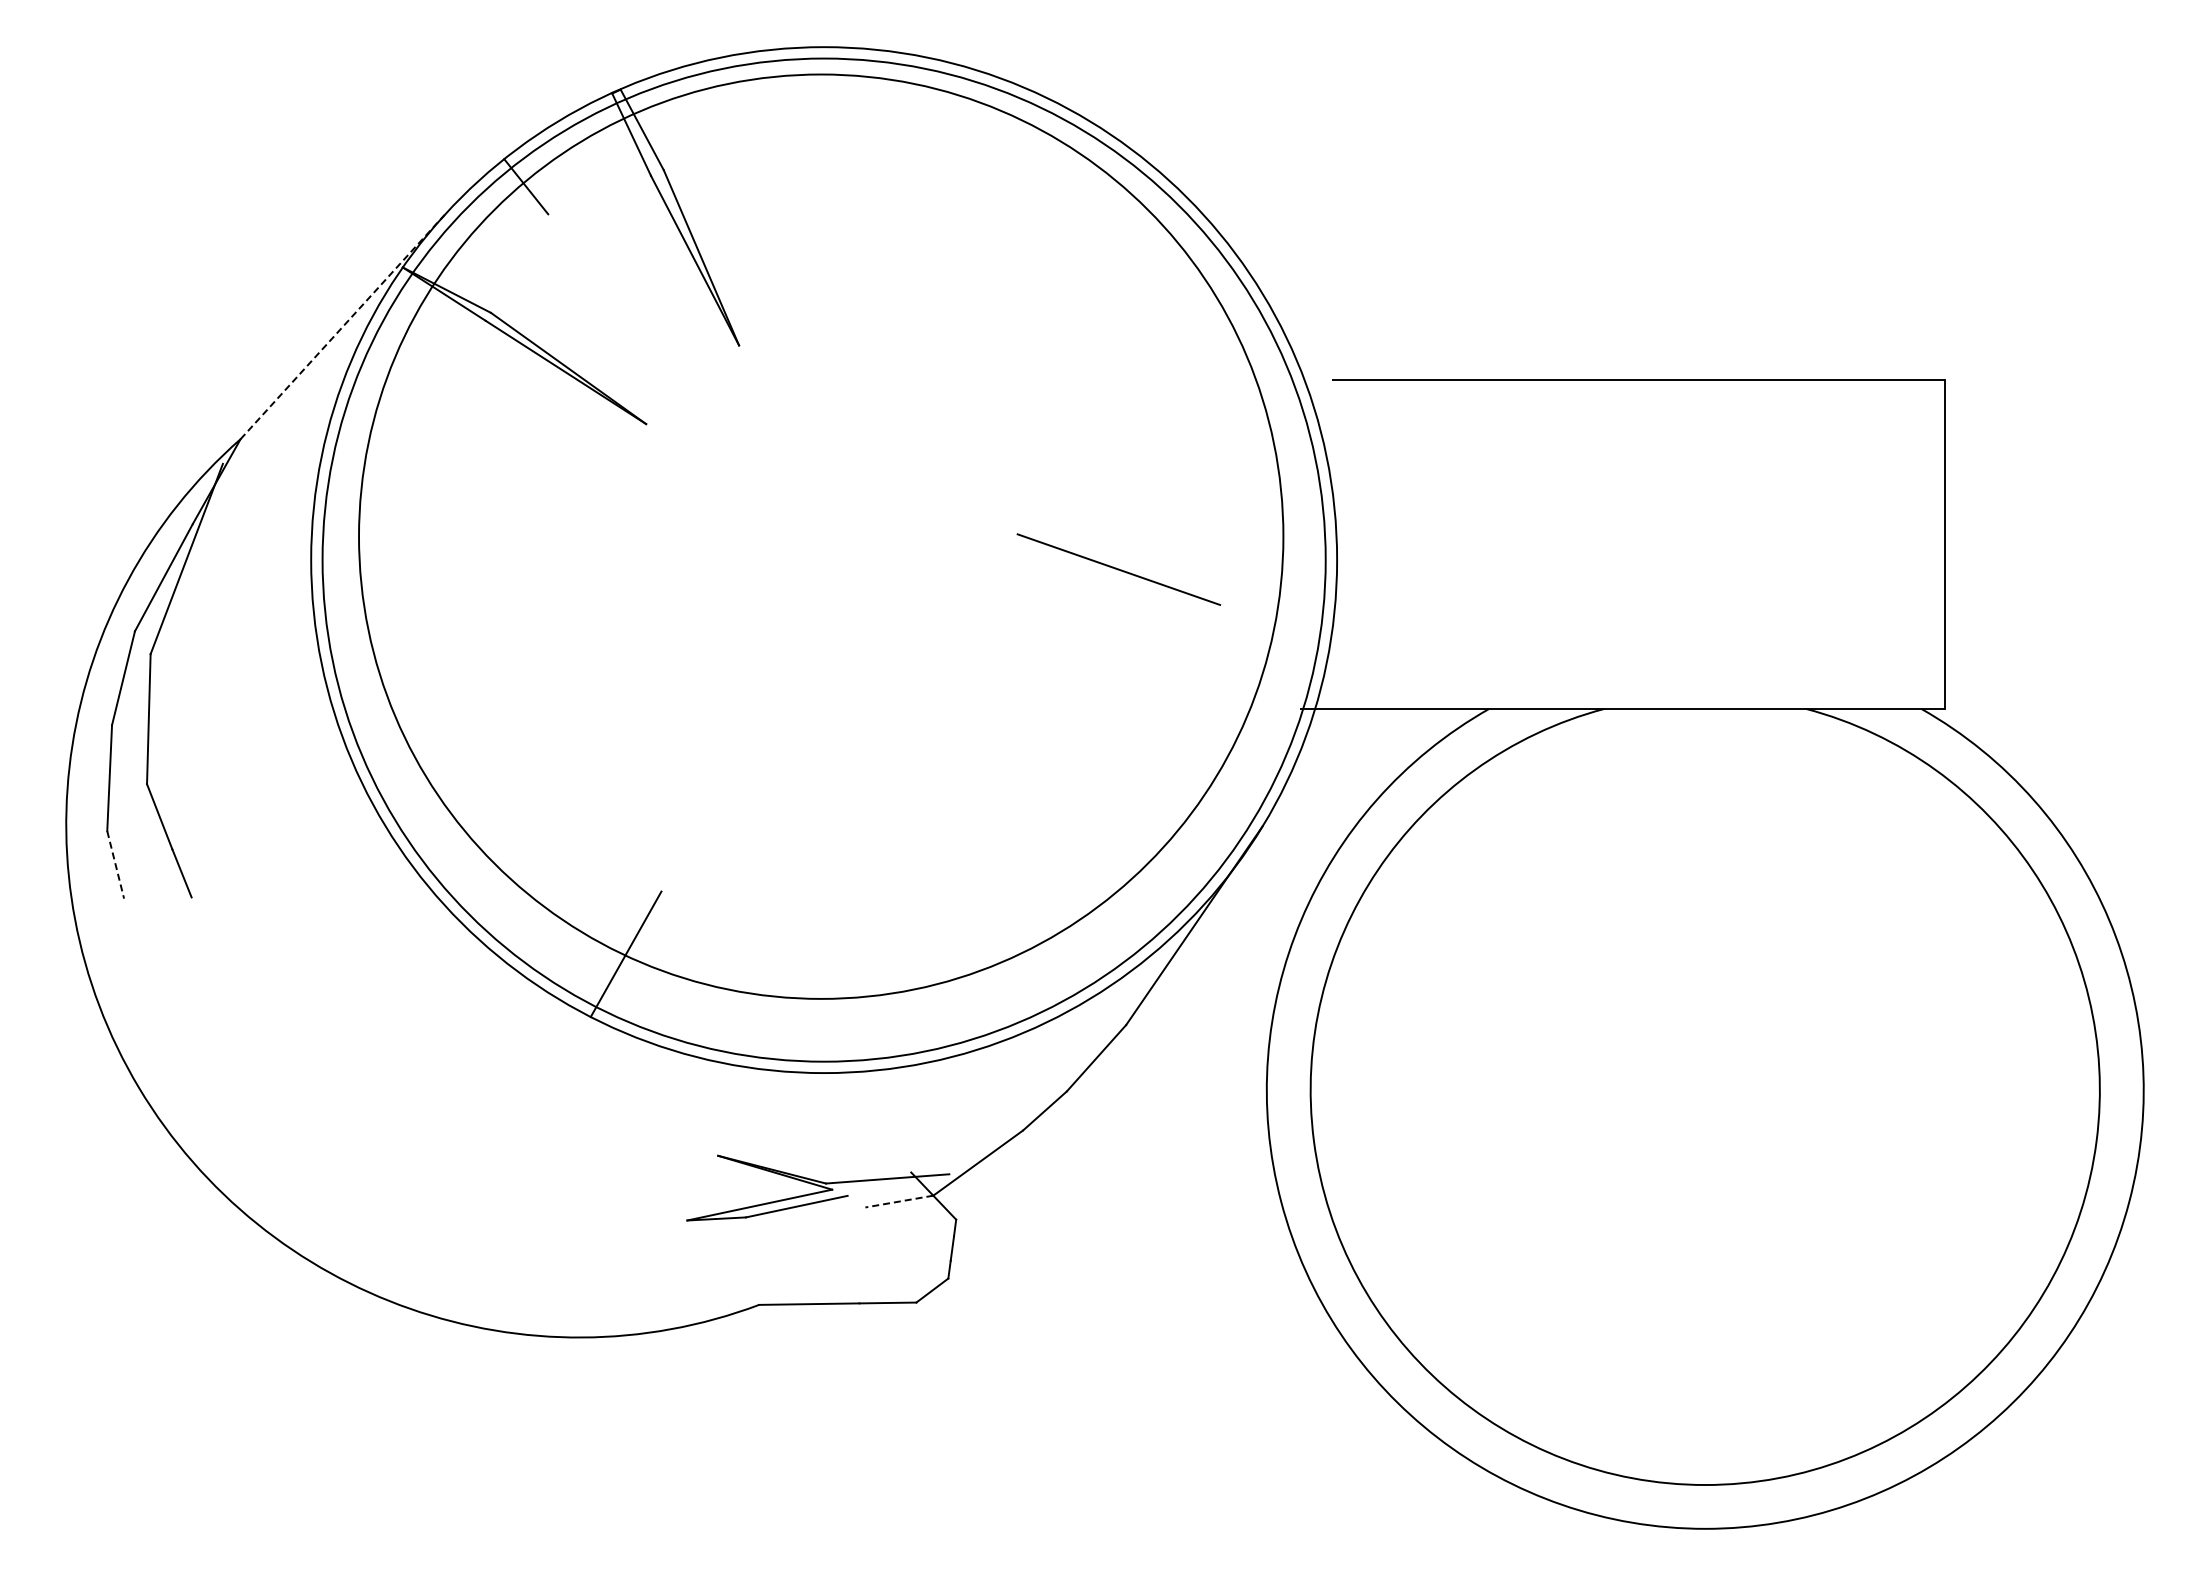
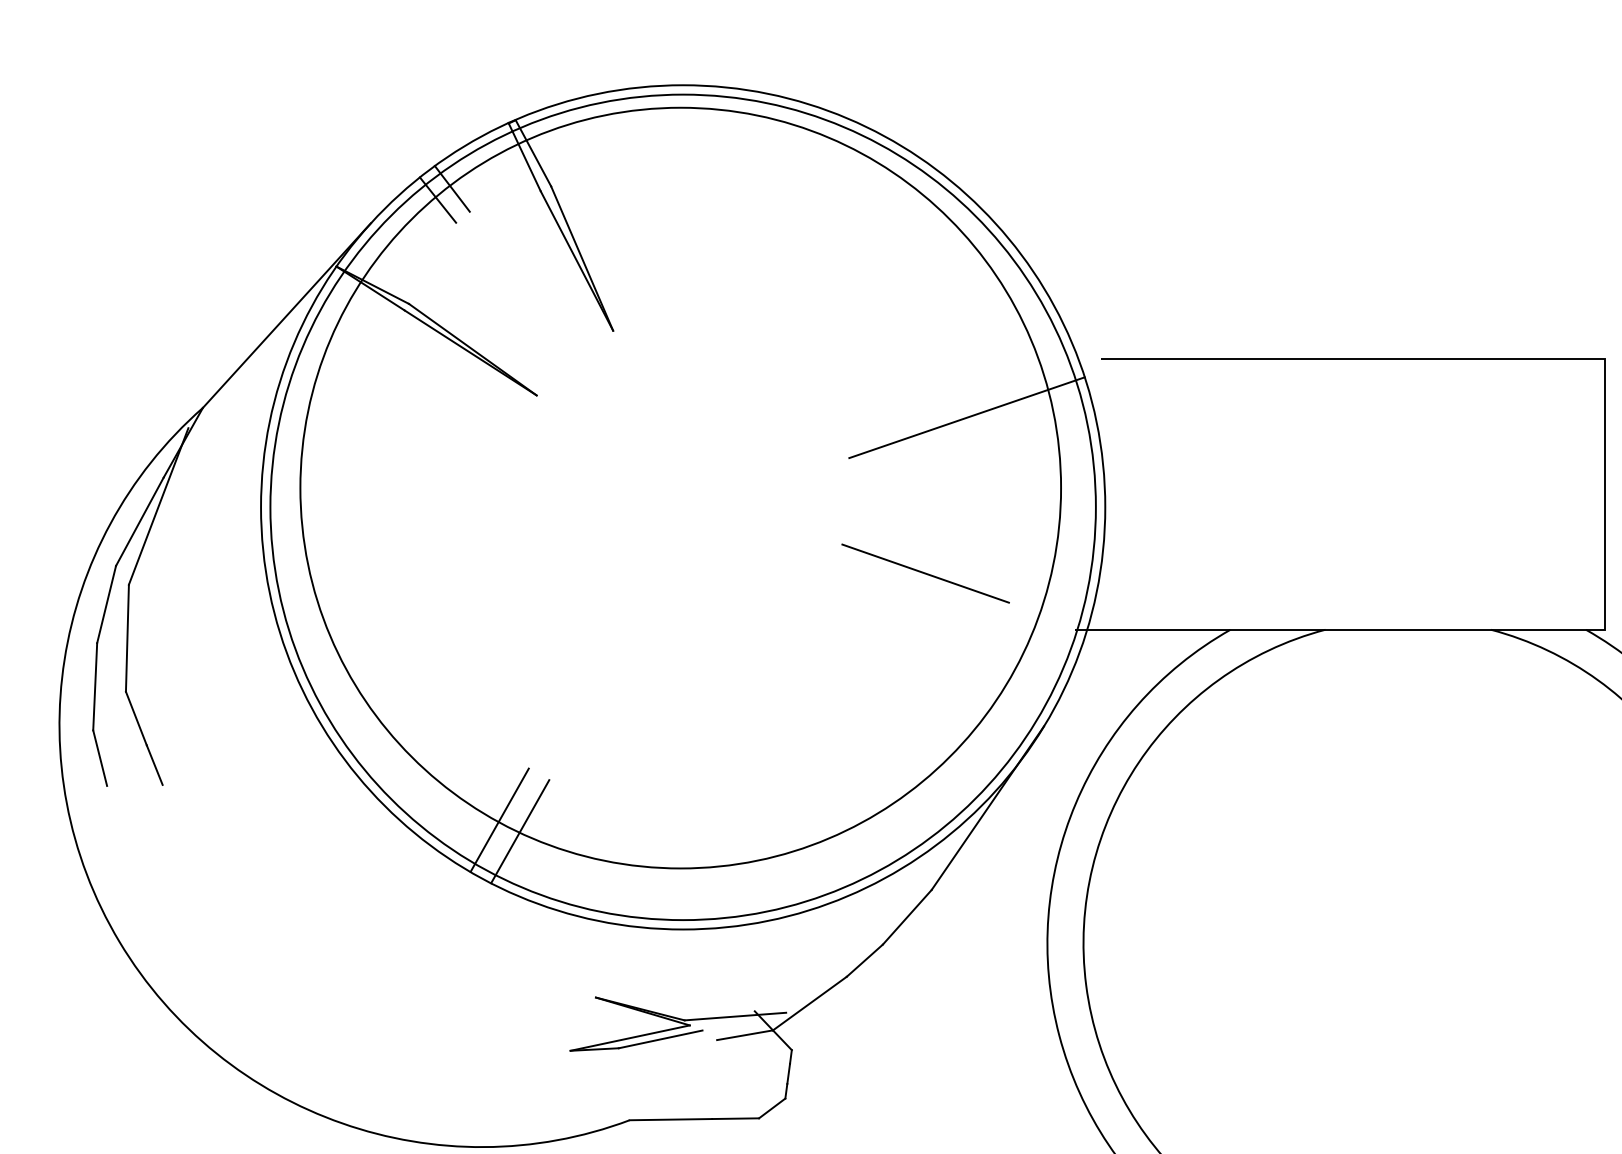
line: (543, 172) -> (452, 188), added
line: (342, 327) -> (286, 315), dashed -> solid
line: (1169, 451) -> (967, 417), added
line: (1118, 569) -> (925, 573), moved
line: (115, 864) -> (100, 757), dashed -> solid
line: (600, 939) -> (499, 819), added
line: (898, 1201) -> (744, 1035), dashed -> solid

